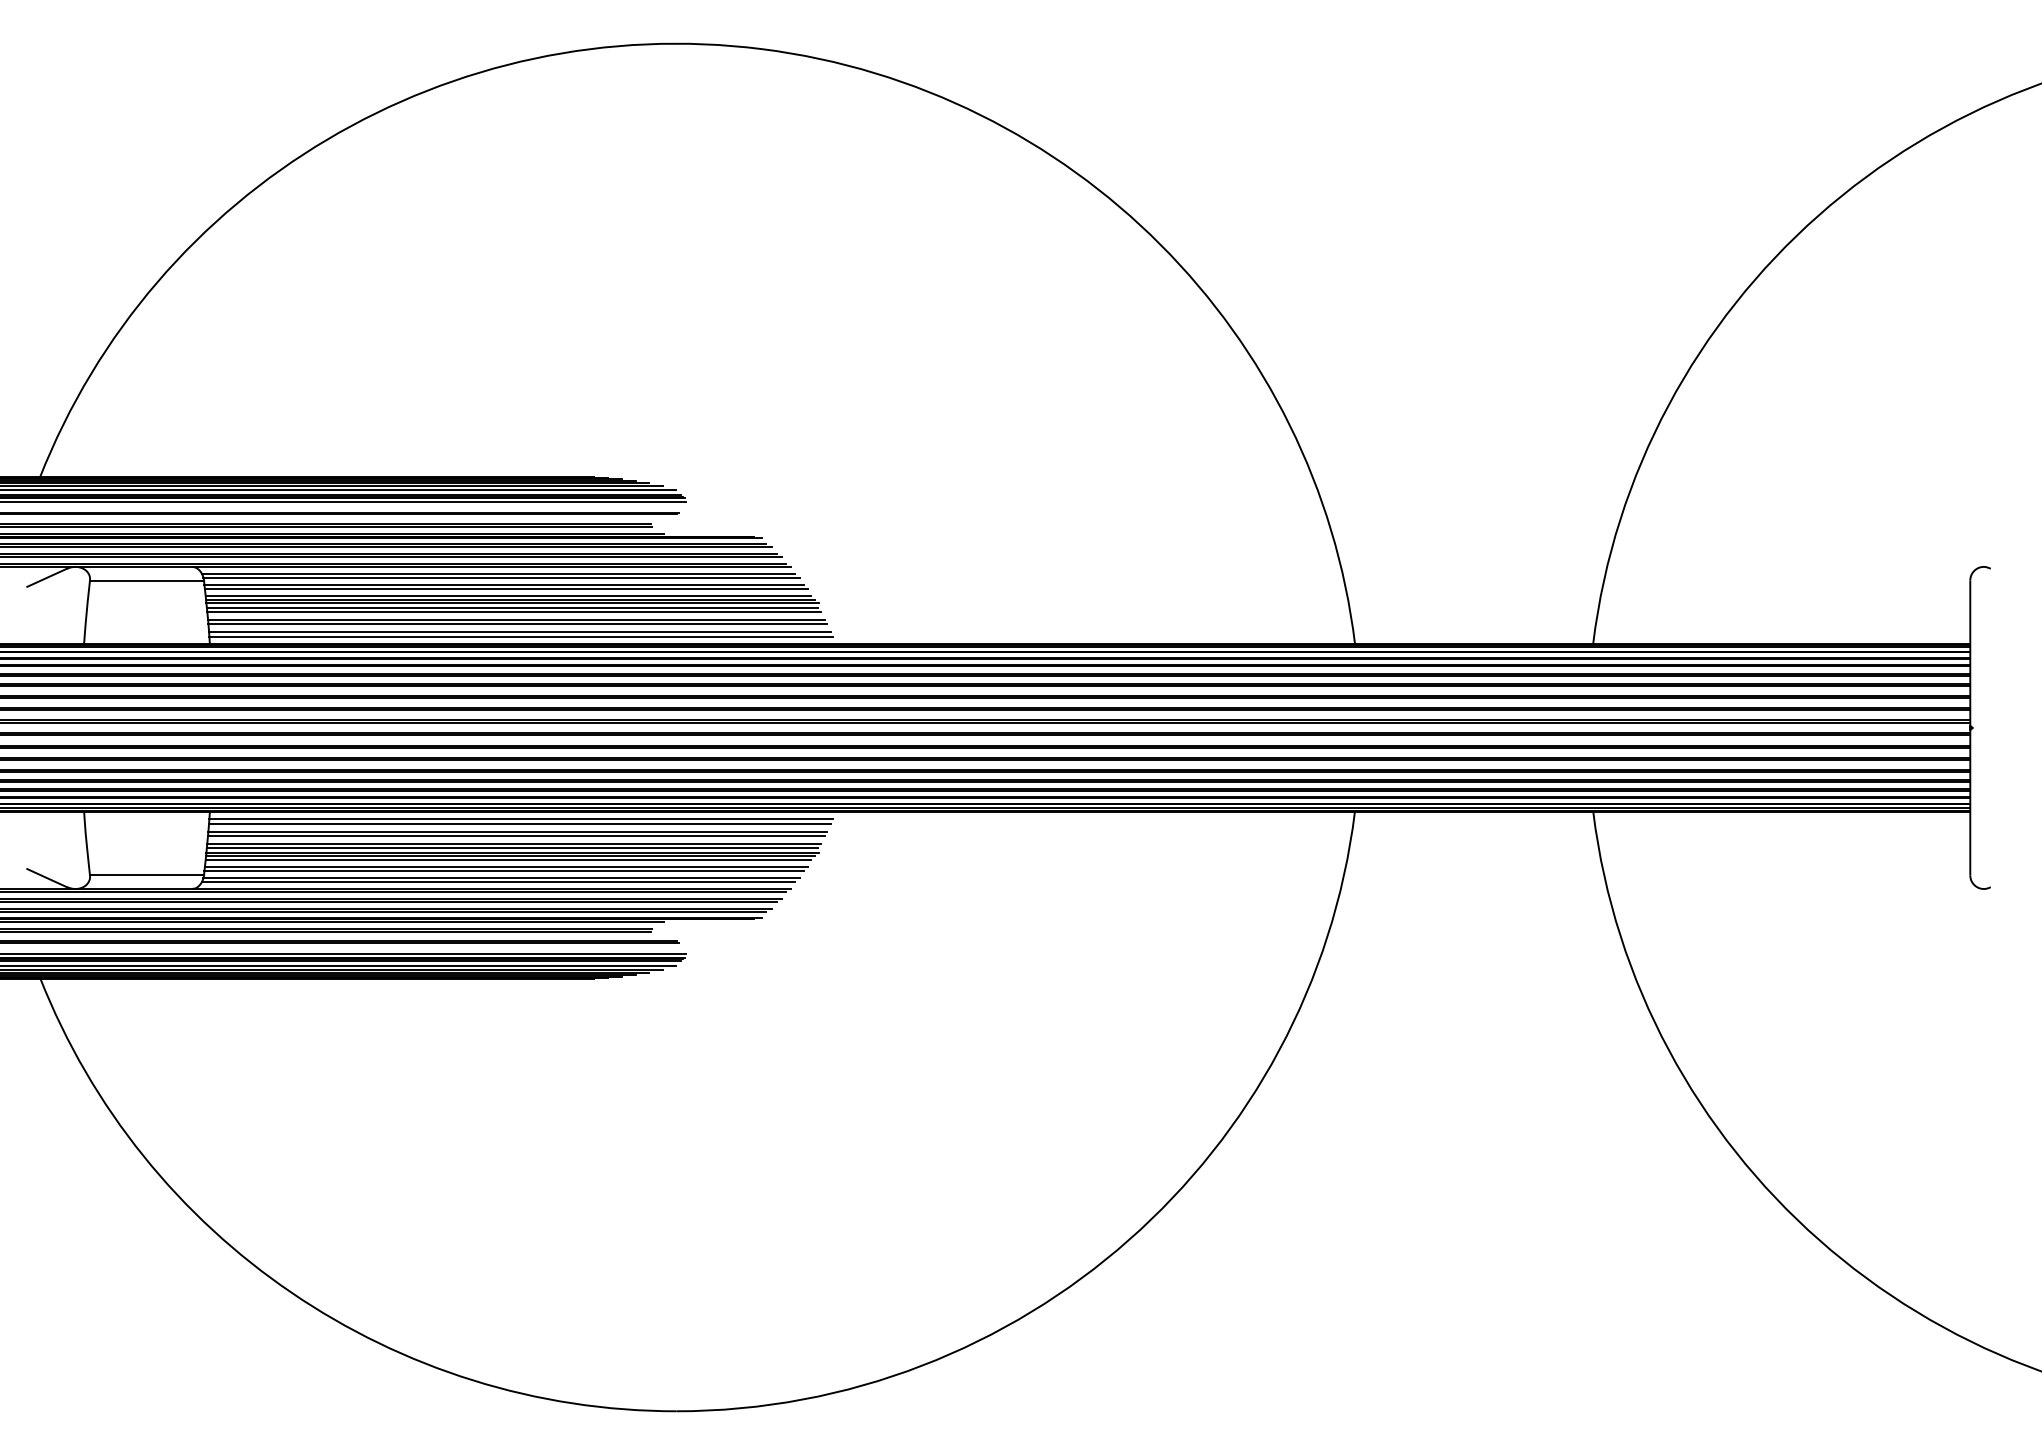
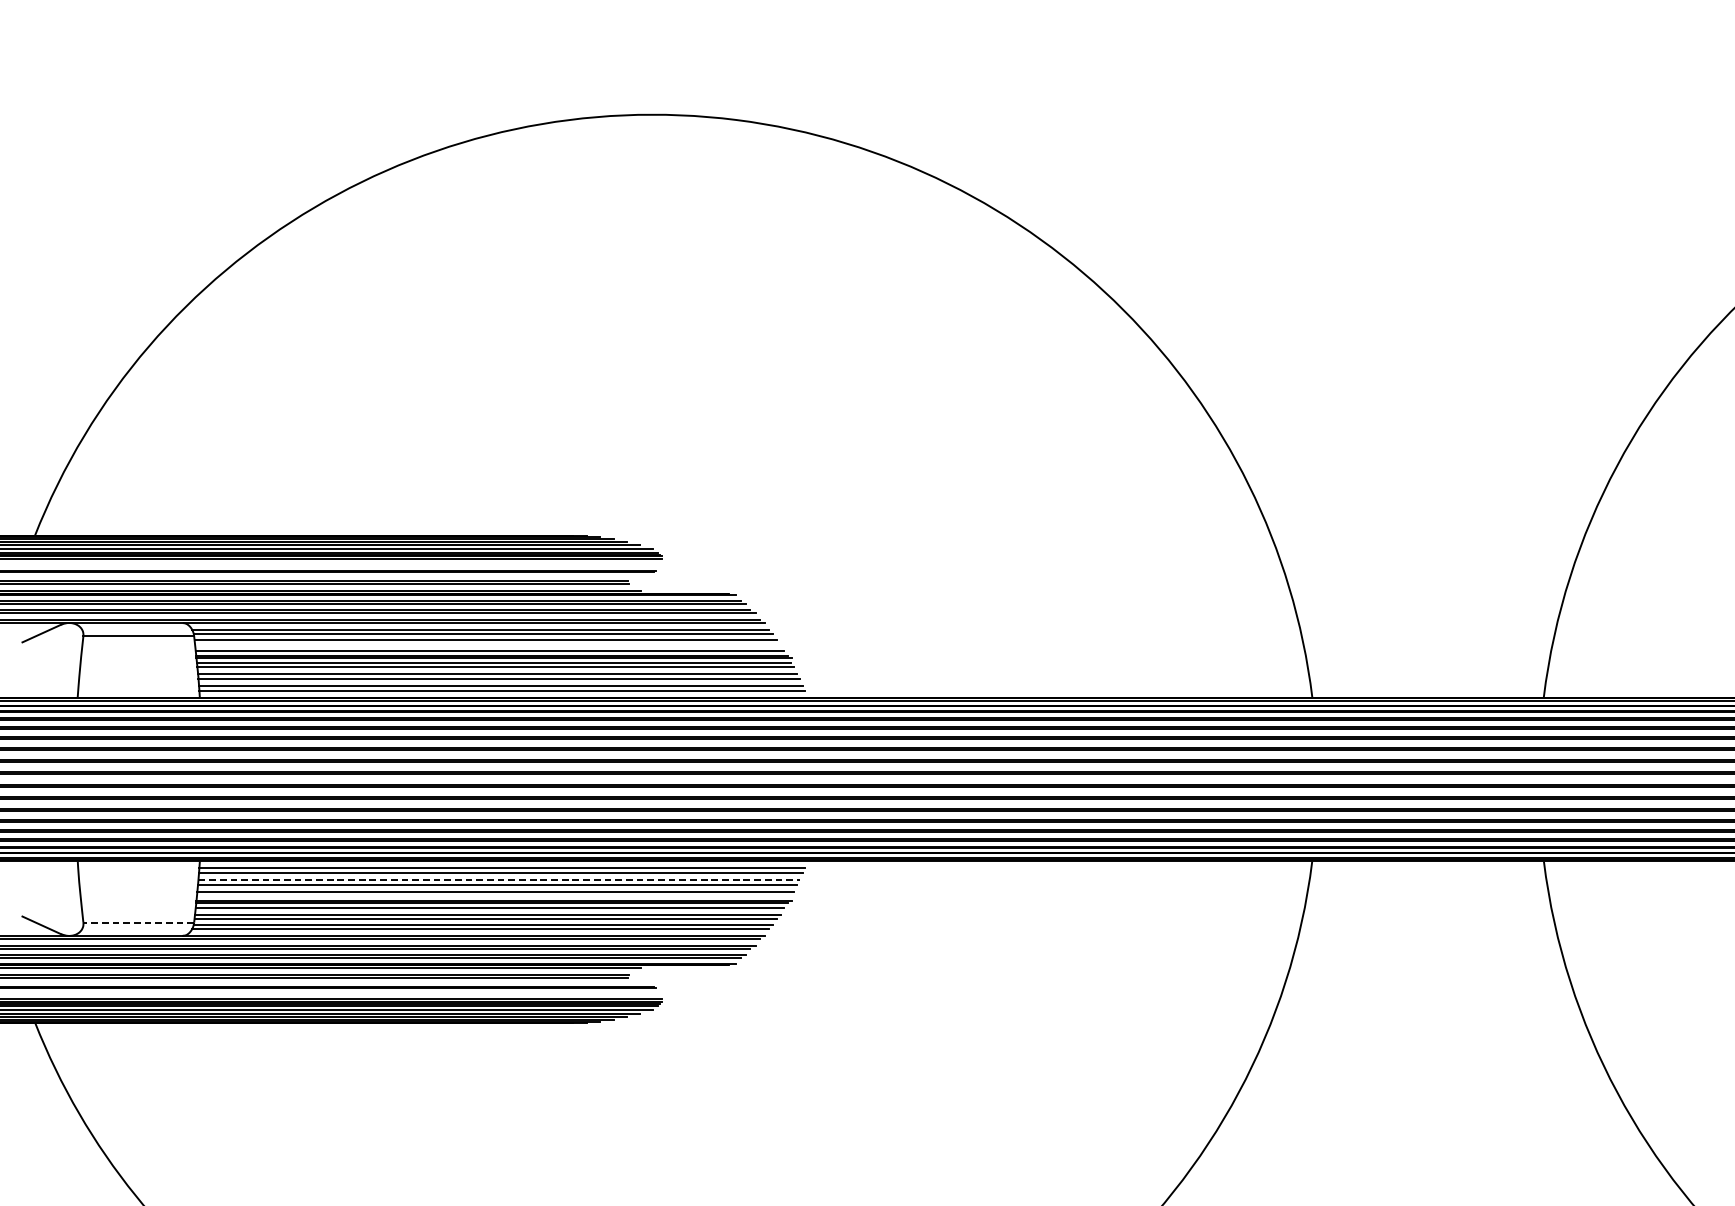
line: (505, 588) -> (487, 643), removed
line: (518, 831) -> (499, 880), solid -> dashed
line: (512, 848) -> (493, 896), removed
line: (146, 875) -> (138, 922), solid -> dashed

